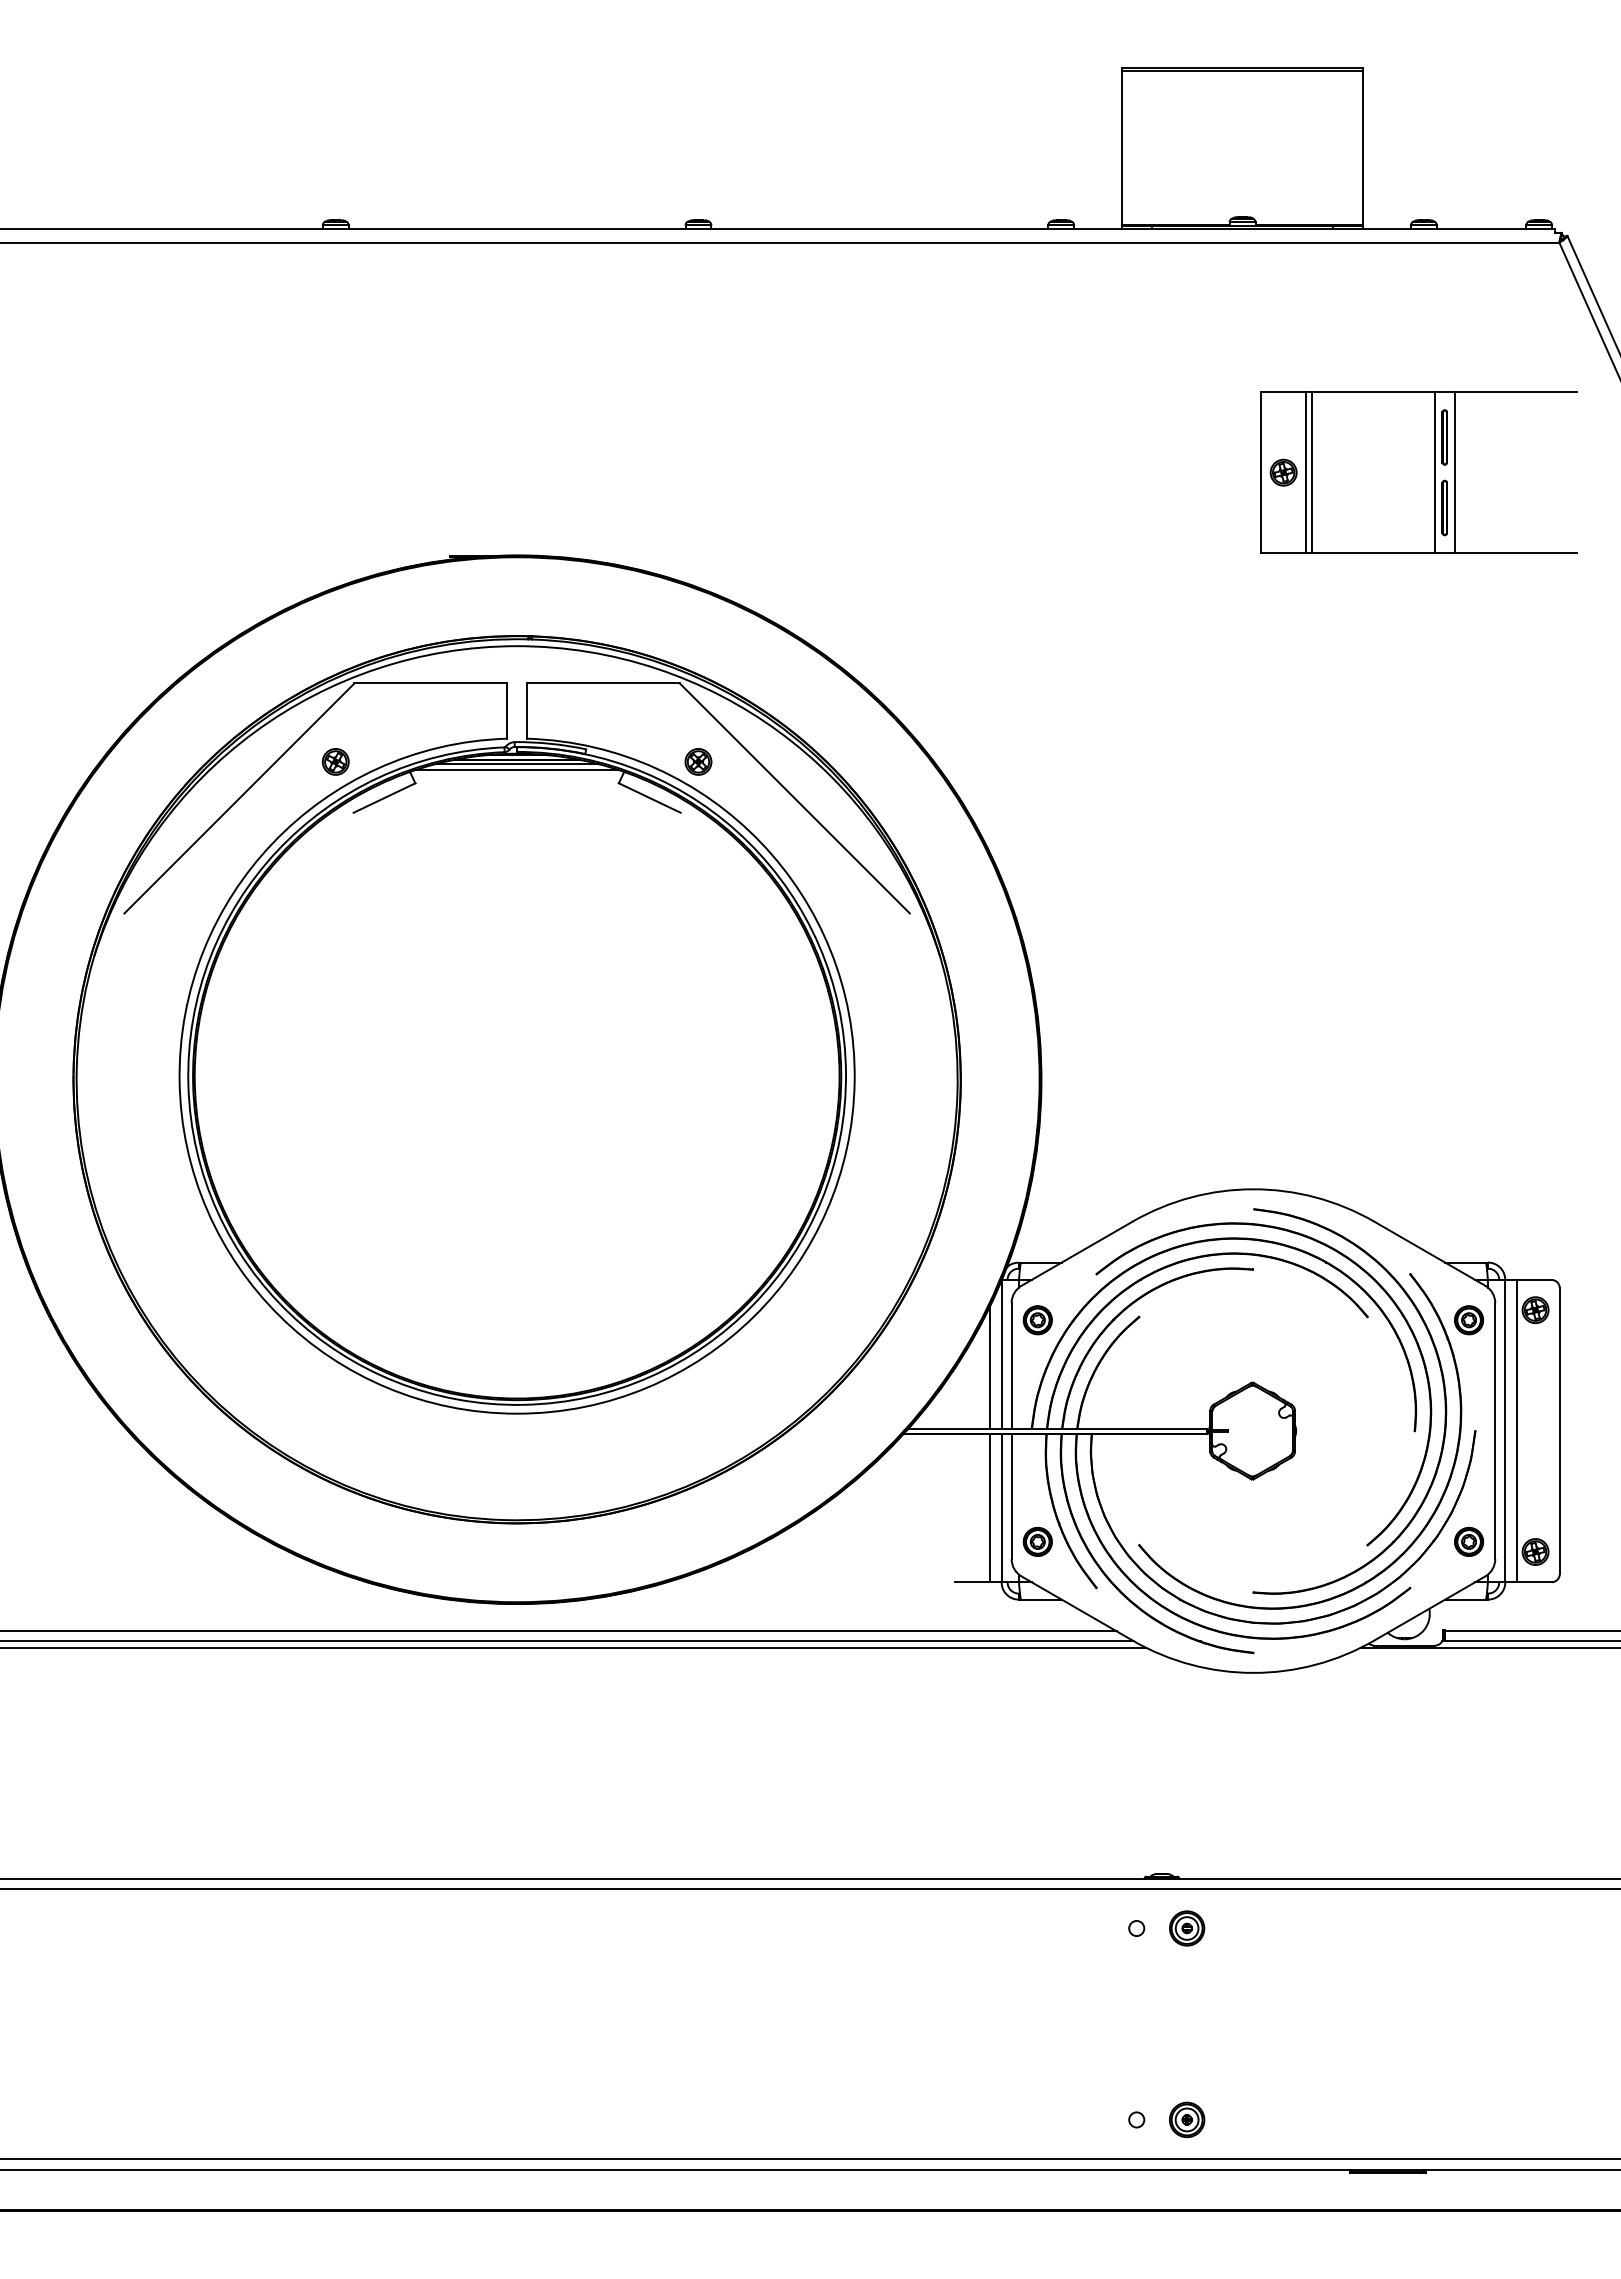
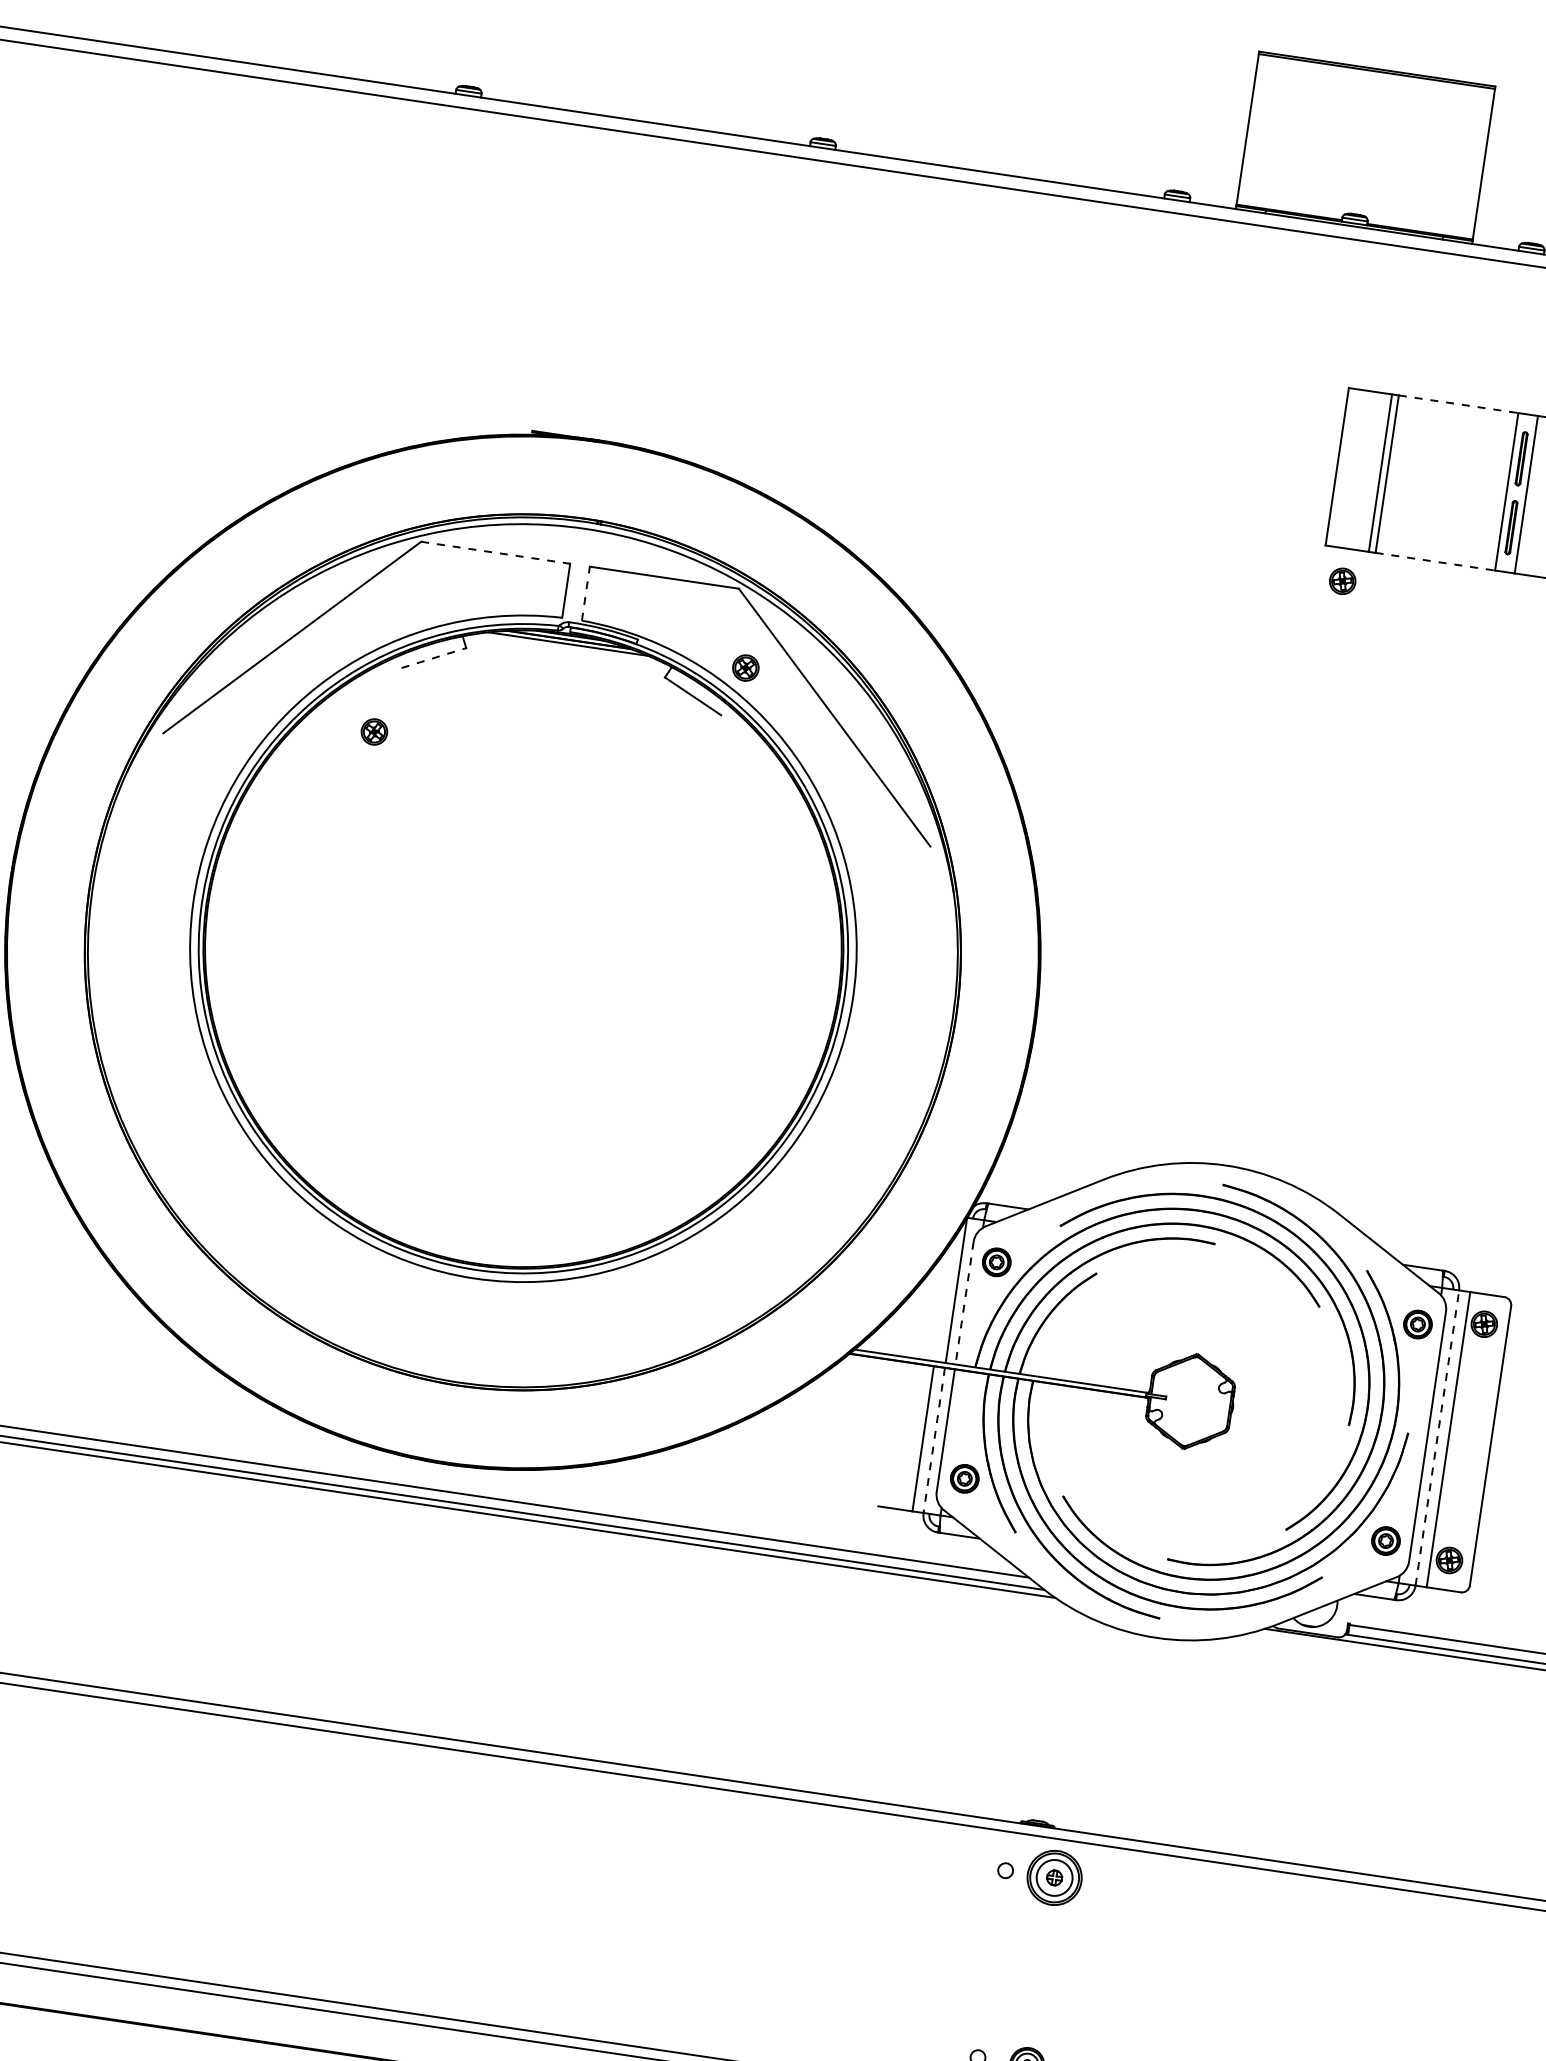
line: (1374, 392) -> (1459, 404), solid -> dashed
part: (1283, 472) -> (1342, 581), moved
line: (1374, 553) -> (1436, 562), solid -> dashed
line: (431, 683) -> (496, 552), solid -> dashed
line: (527, 711) -> (586, 594), solid -> dashed
part: (335, 761) -> (374, 731), moved
line: (517, 769) -> (567, 649), removed
line: (384, 797) -> (434, 657), solid -> dashed
line: (1011, 1365) -> (964, 1302), solid -> dashed
line: (990, 1366) -> (943, 1300), removed
line: (1505, 1430) -> (1437, 1437), solid -> dashed
line: (1001, 1508) -> (934, 1440), solid -> dashed
part: (1187, 1928) -> (1055, 1878), size x1.6

